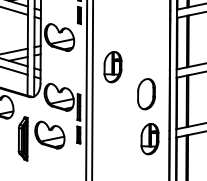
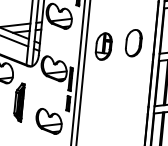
part: (146, 94) -> (133, 43), moved
part: (49, 134) -> (48, 120), moved
part: (149, 139) -> (130, 113), removed

